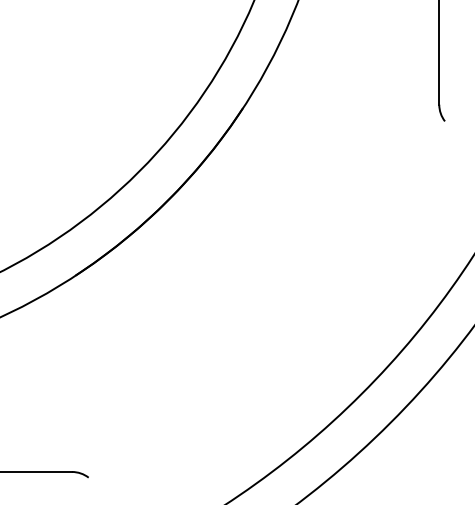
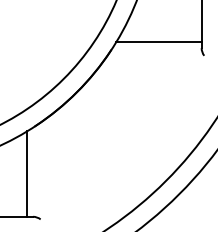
line: (345, 90) -> (158, 41), added
line: (57, 377) -> (26, 173), added

